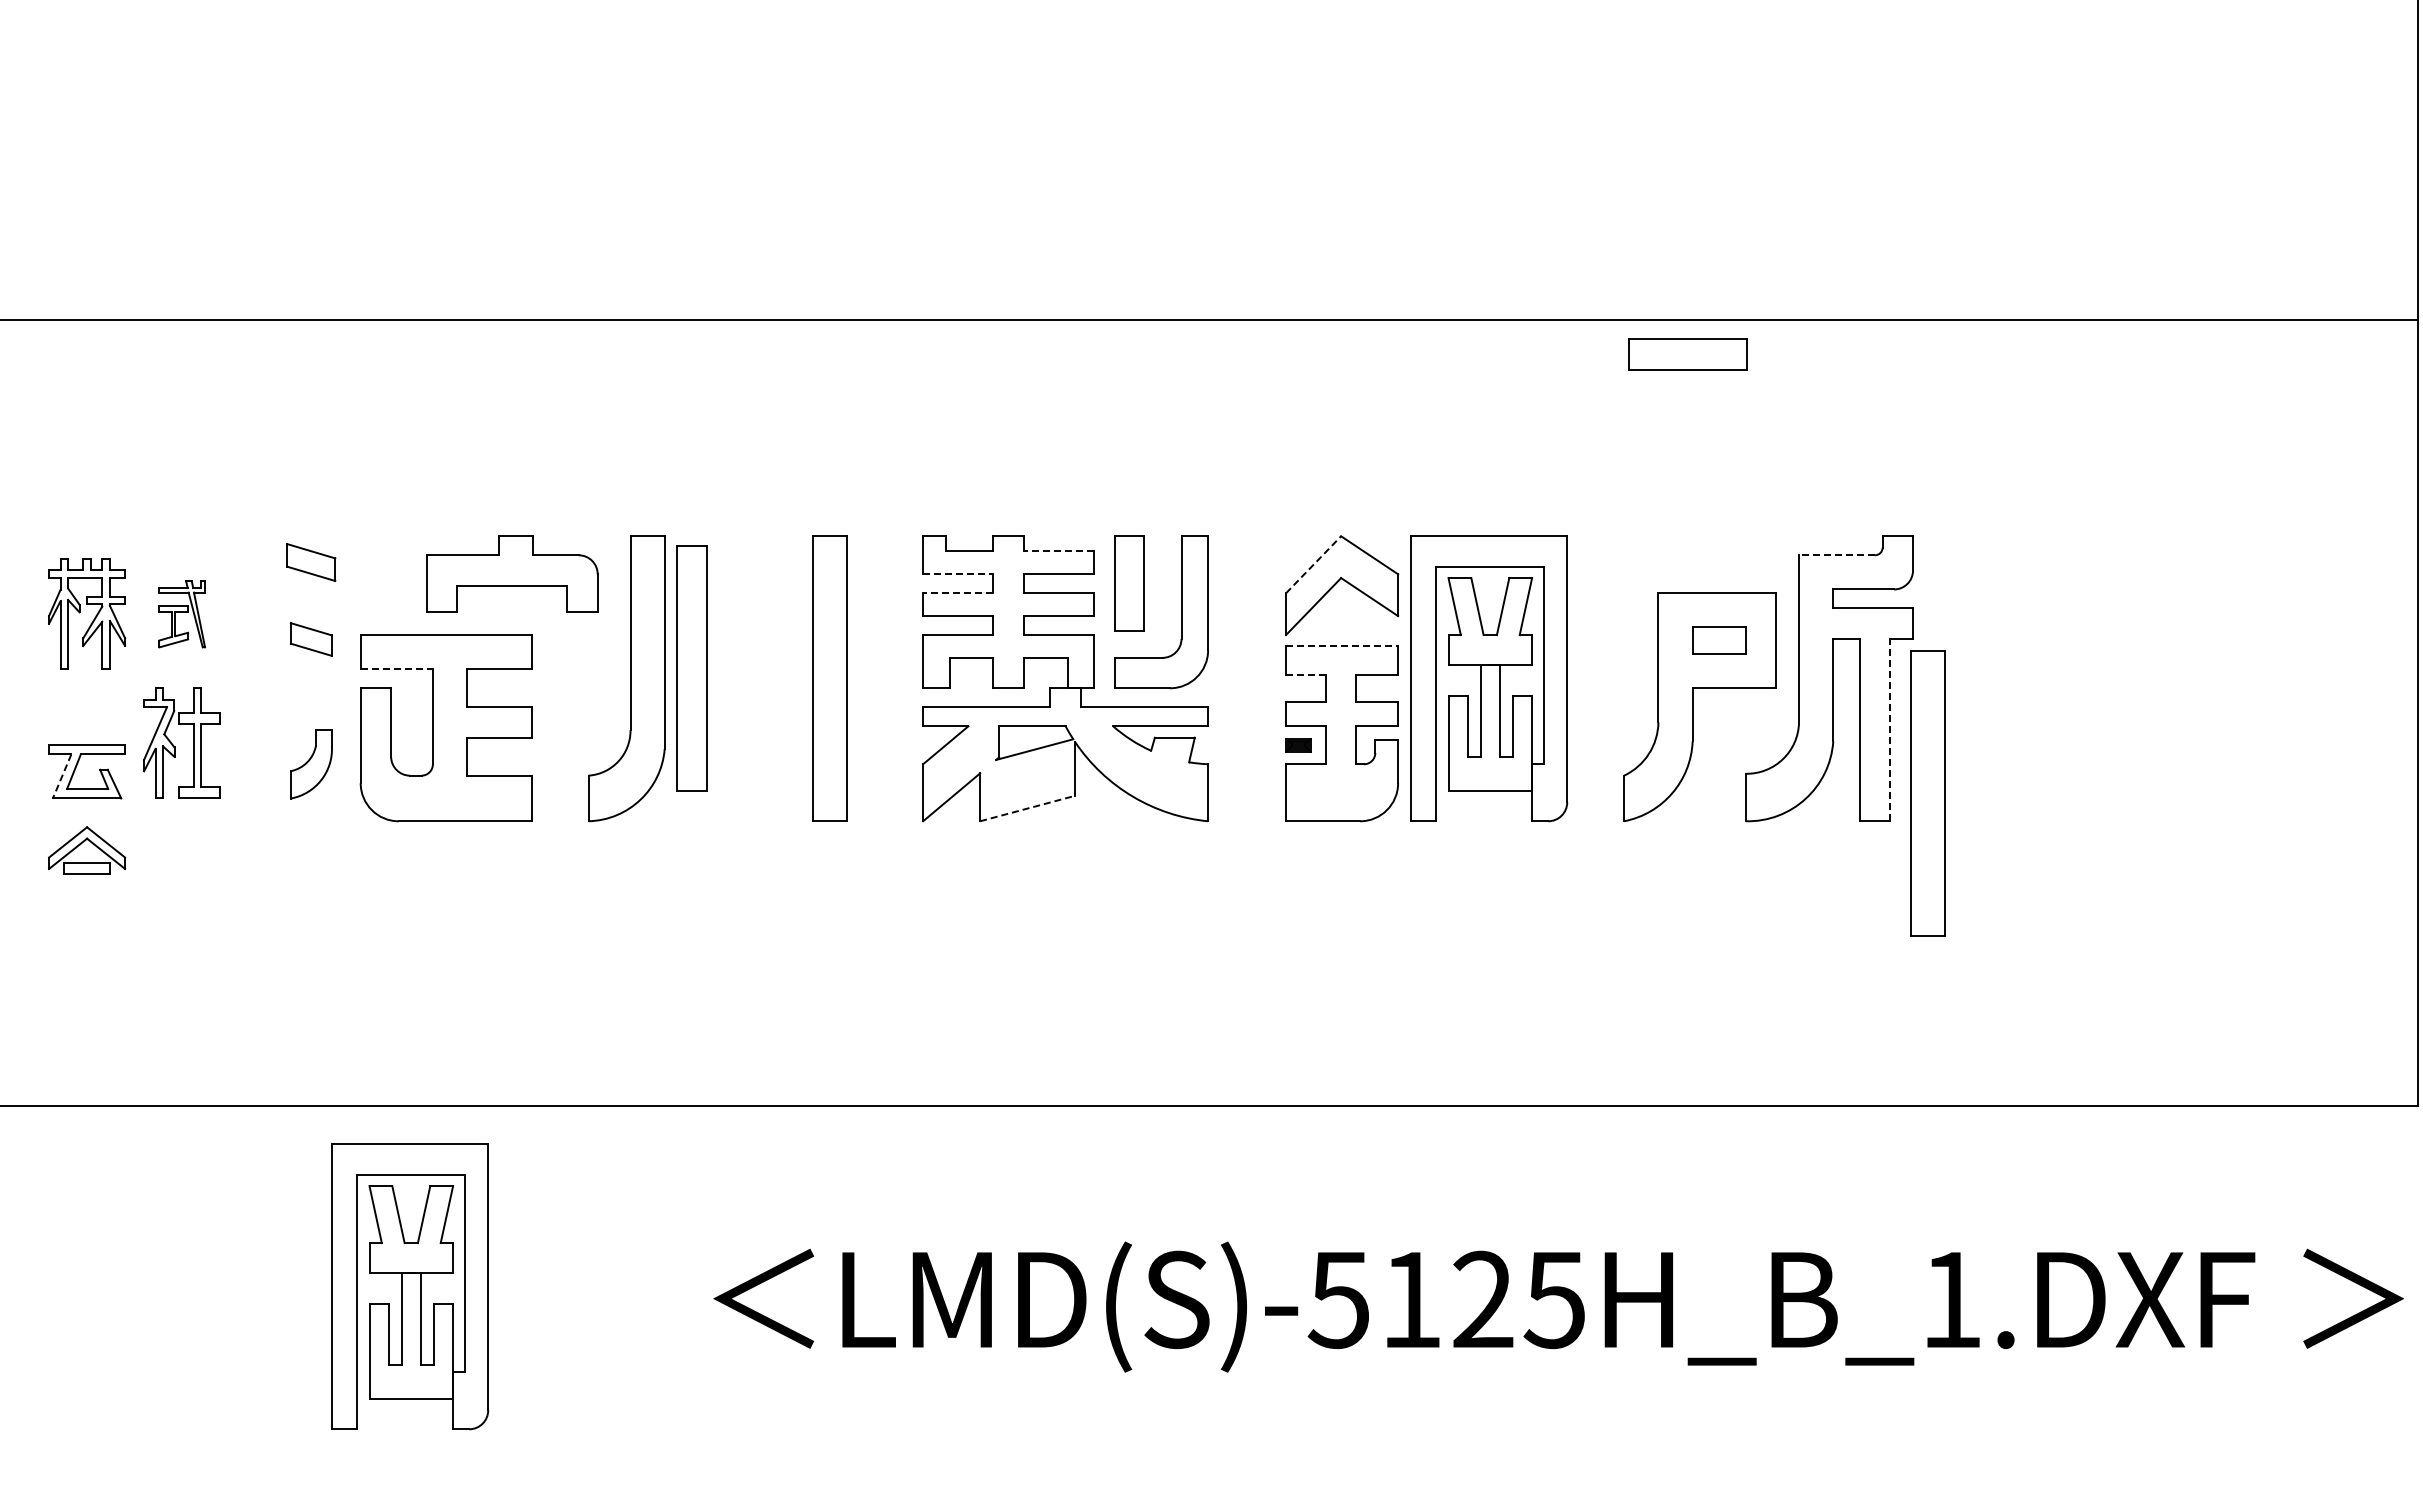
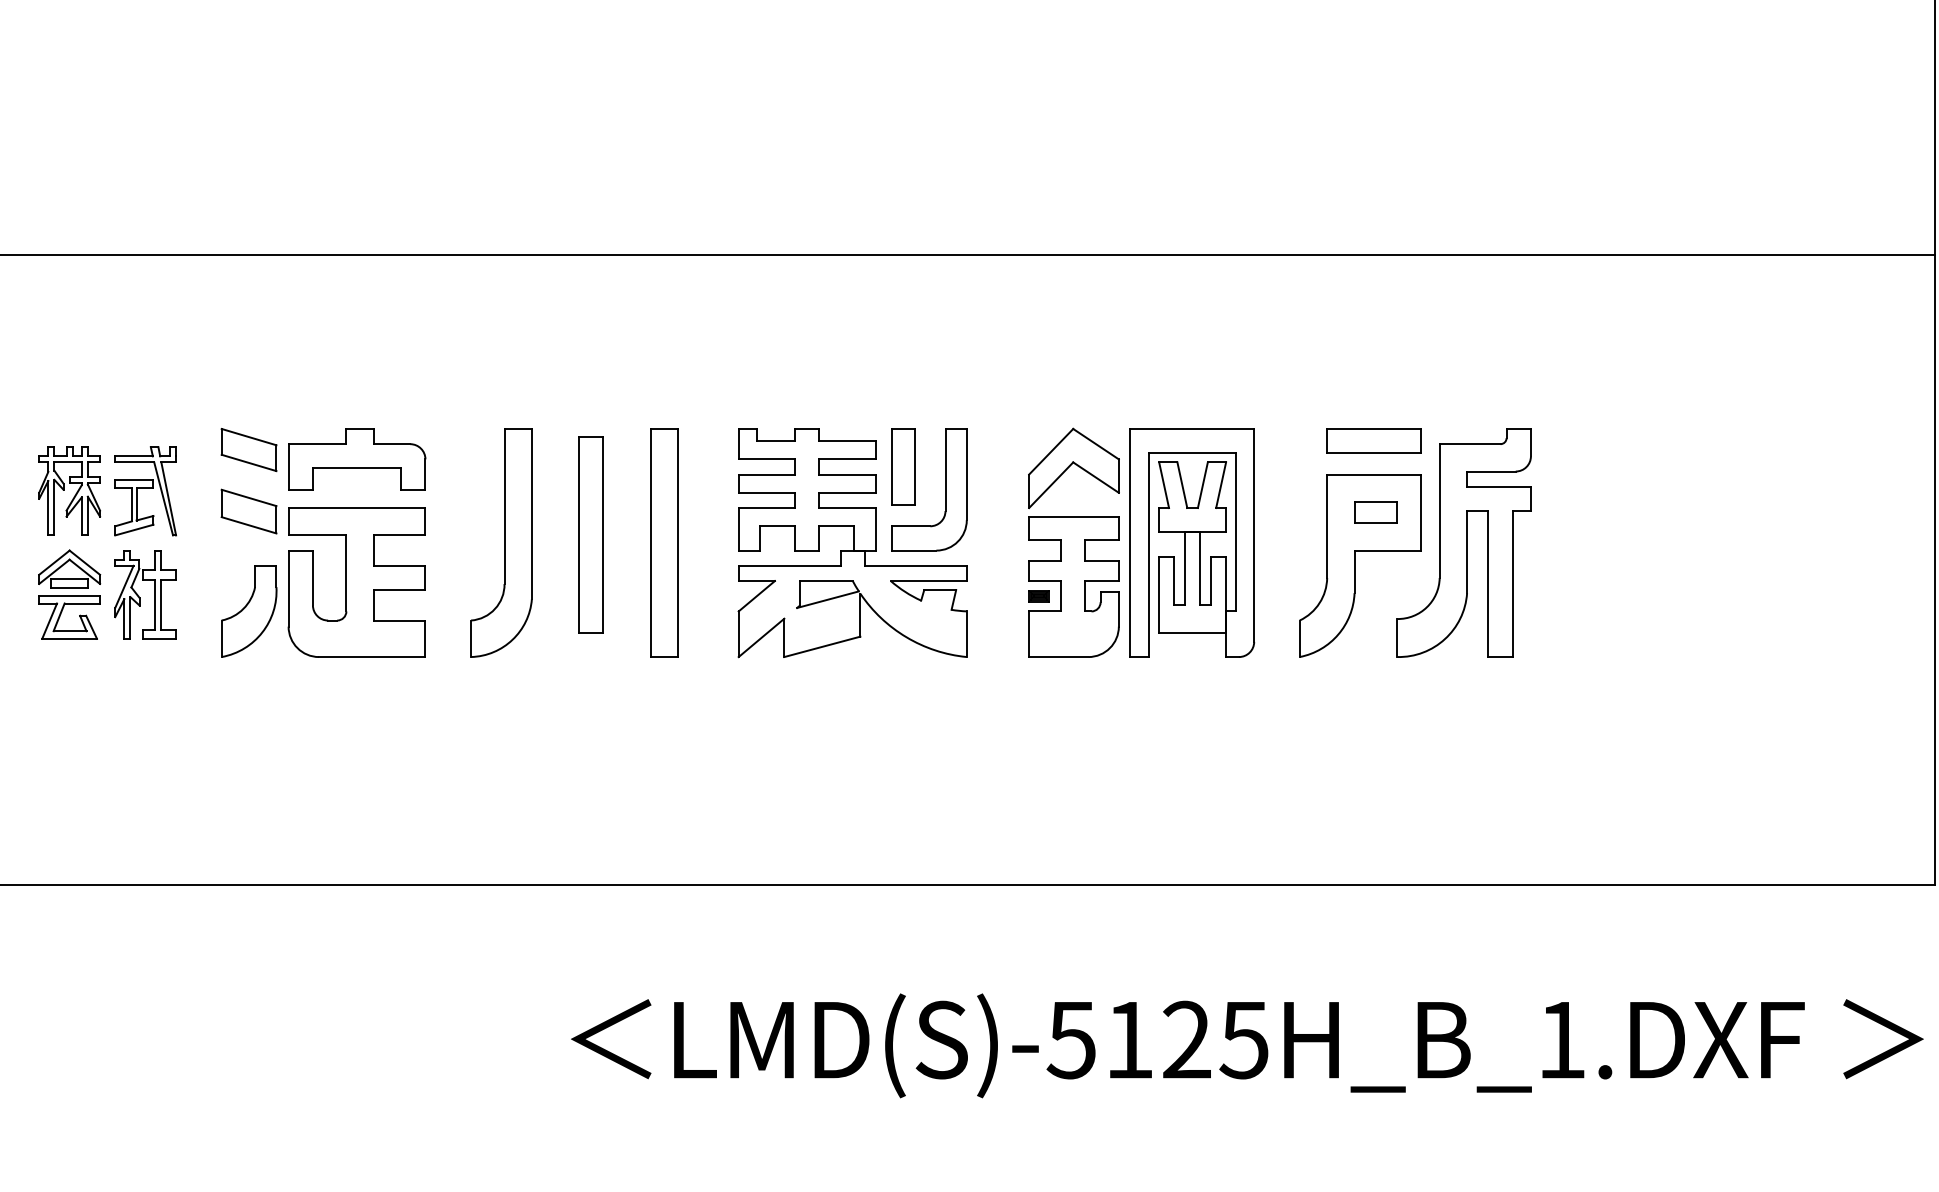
part: (1687, 354) -> (1373, 441), moved
line: (1058, 551) -> (847, 441), dashed -> solid
line: (1836, 555) -> (1469, 444), dashed -> solid
part: (311, 562) -> (249, 449), size x1.43
line: (1313, 564) -> (1051, 451), dashed -> solid
part: (512, 573) -> (357, 458), moved
line: (958, 574) -> (767, 459), dashed -> solid
line: (957, 593) -> (766, 474), dashed -> solid
part: (182, 614) -> (145, 491), size x1.67
part: (311, 639) -> (249, 511), size x1.67
line: (1342, 646) -> (1074, 517), dashed -> solid
part: (691, 668) -> (590, 534), moved
line: (397, 669) -> (318, 535), dashed -> solid
line: (1305, 674) -> (1044, 539), dashed -> solid
line: (1890, 729) -> (1512, 583), dashed -> solid
part: (311, 764) -> (249, 611), size x1.67
line: (62, 776) -> (49, 621), dashed -> solid
part: (1927, 793) -> (1542, 634), removed
line: (1028, 808) -> (823, 646), dashed -> solid
part: (92, 844) -> (73, 564), moved
part: (410, 1286) -> (328, 1029), removed

